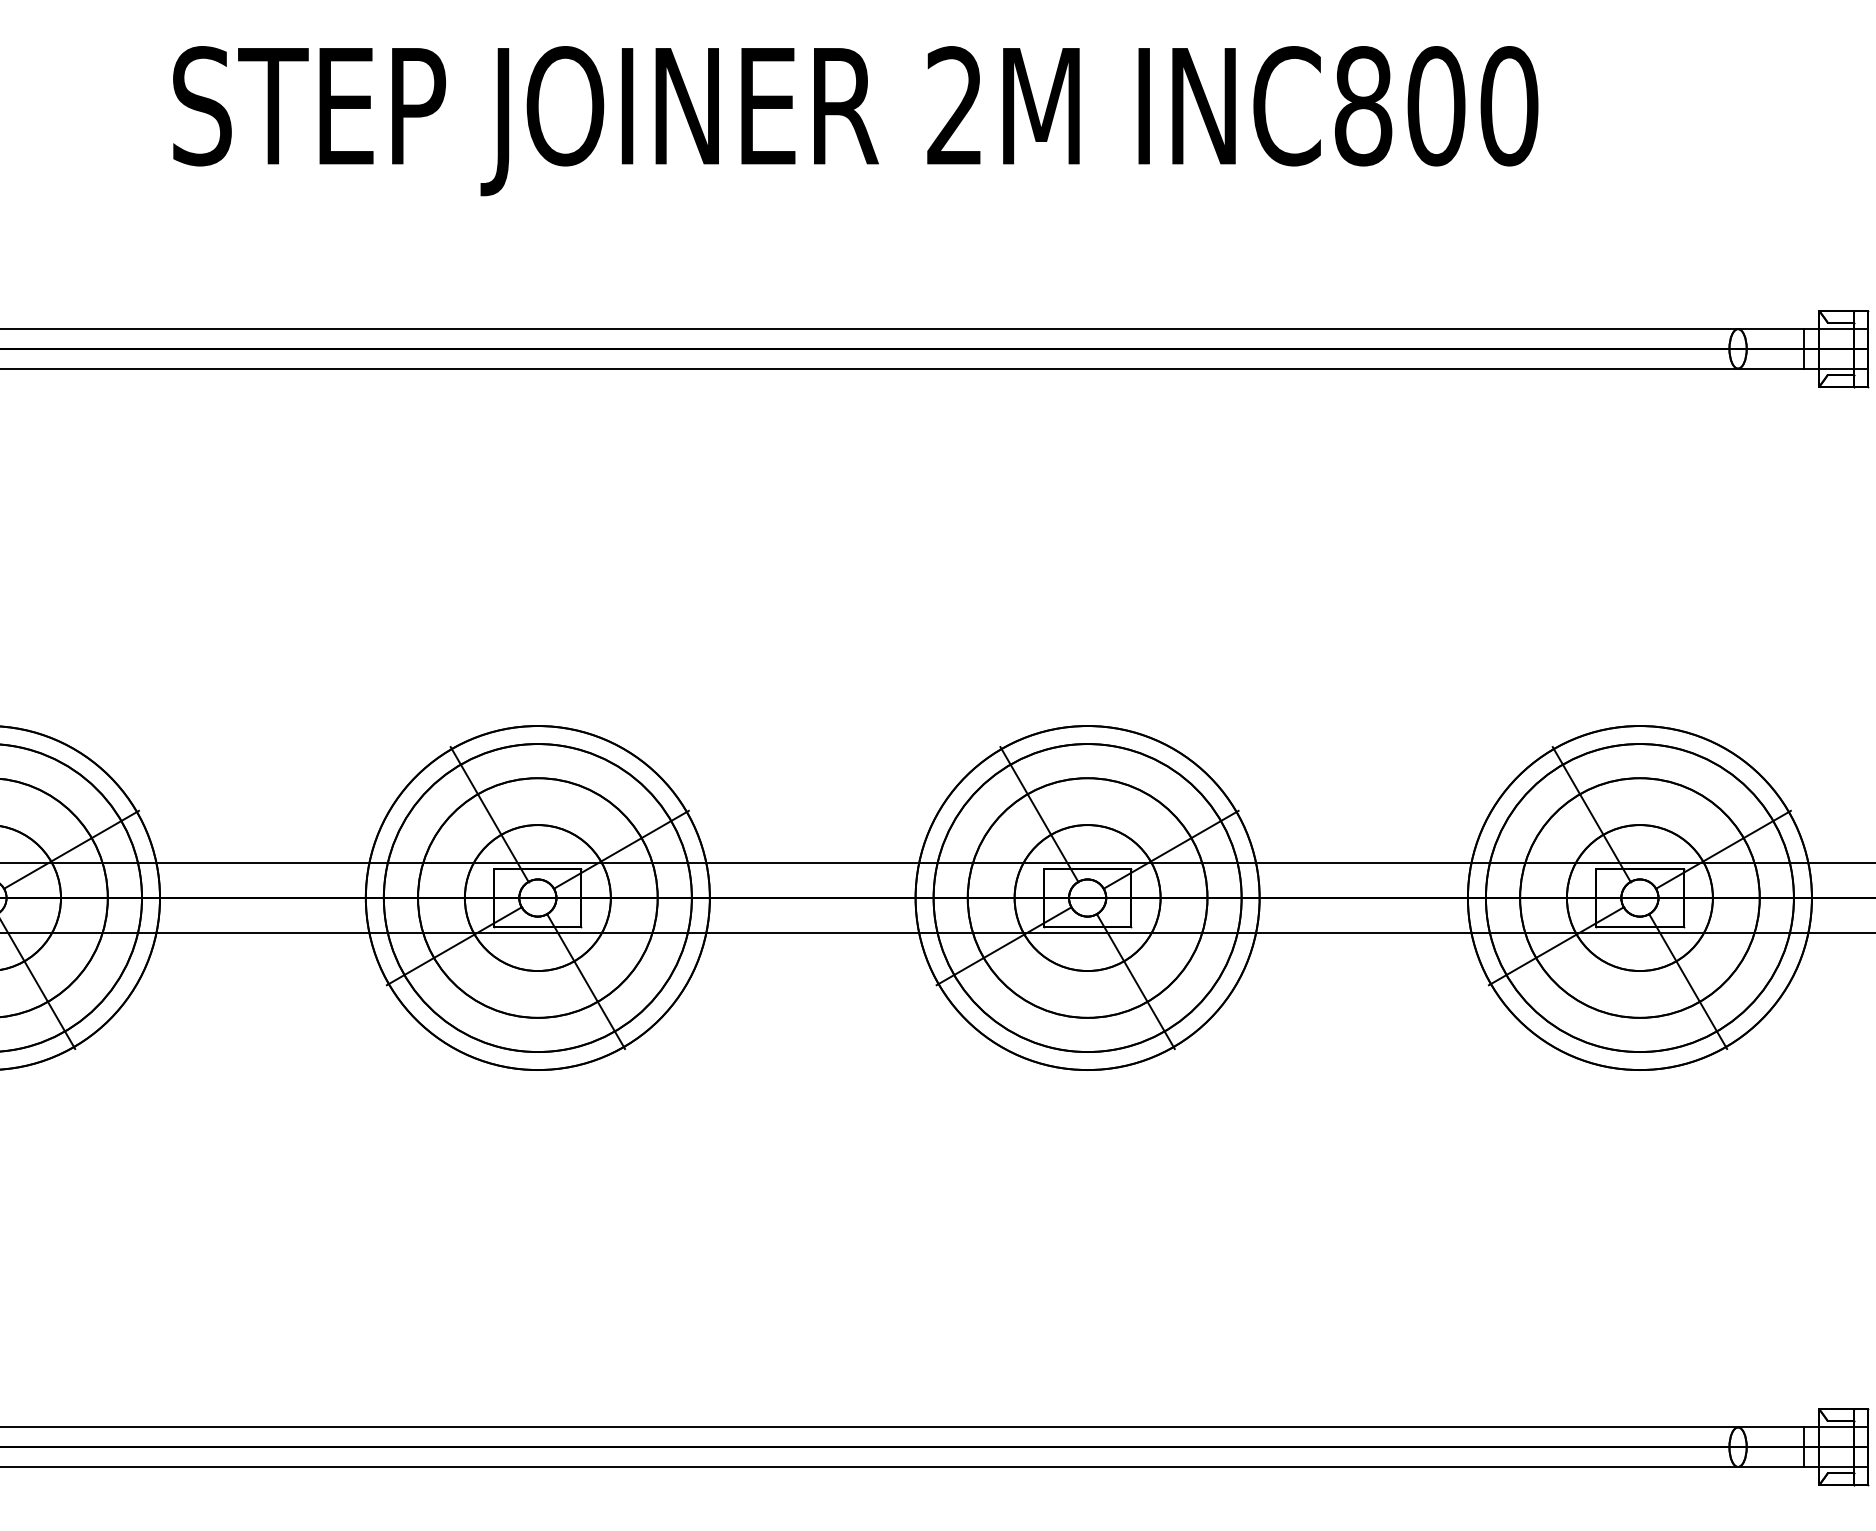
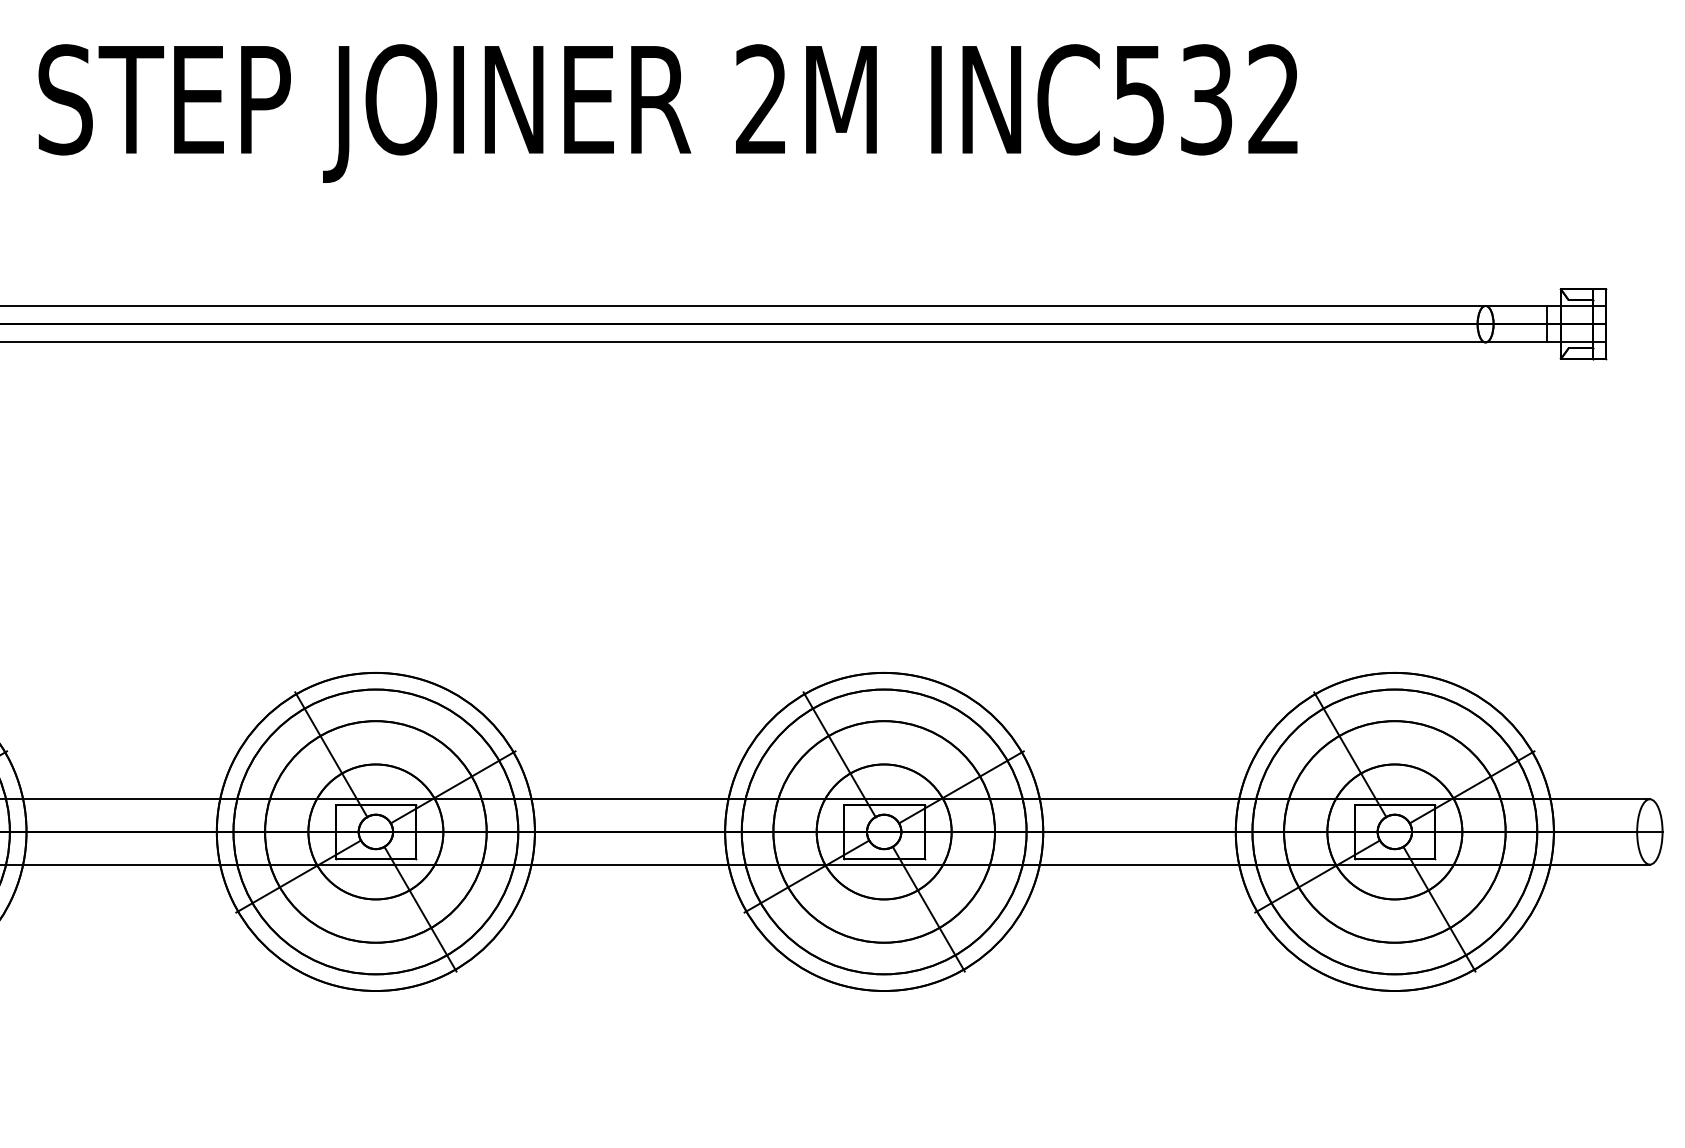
text: (1436, 106) -> (1206, 100), INC800 -> INC532

